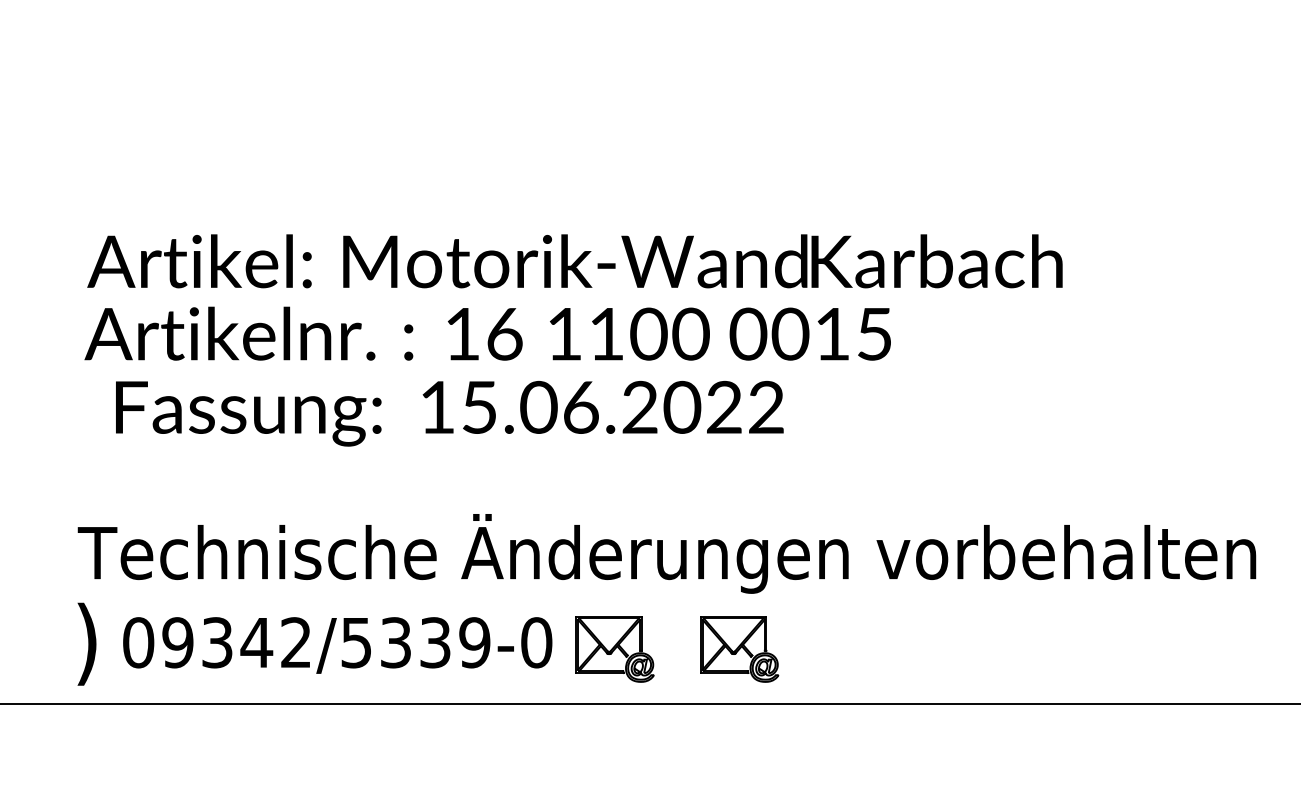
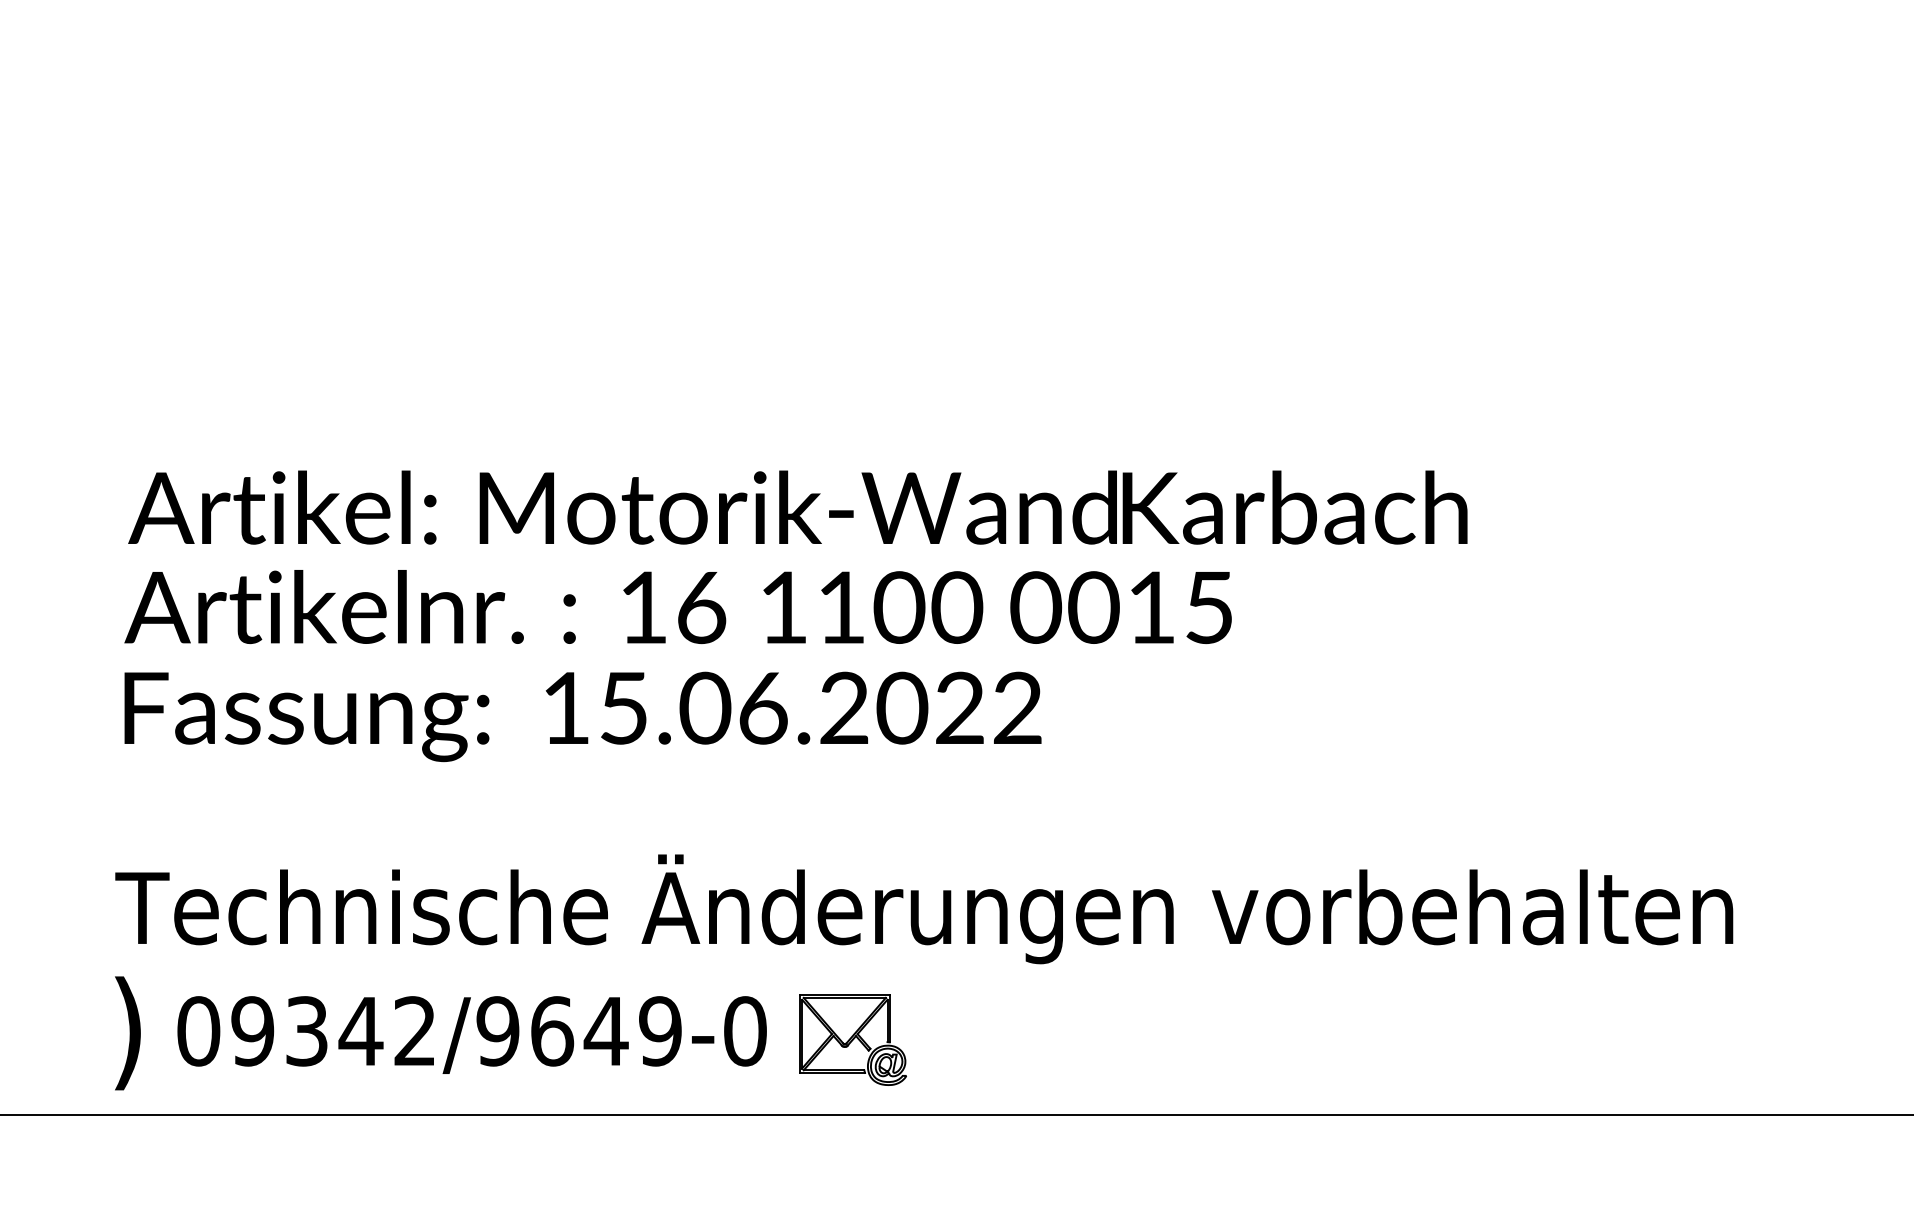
text: (449, 413) -> (582, 716), moved
text: (396, 642) -> (552, 1031), 09342/5339-0 -> 09342/9649-0
part: (739, 648) -> (1023, 1039), removed

